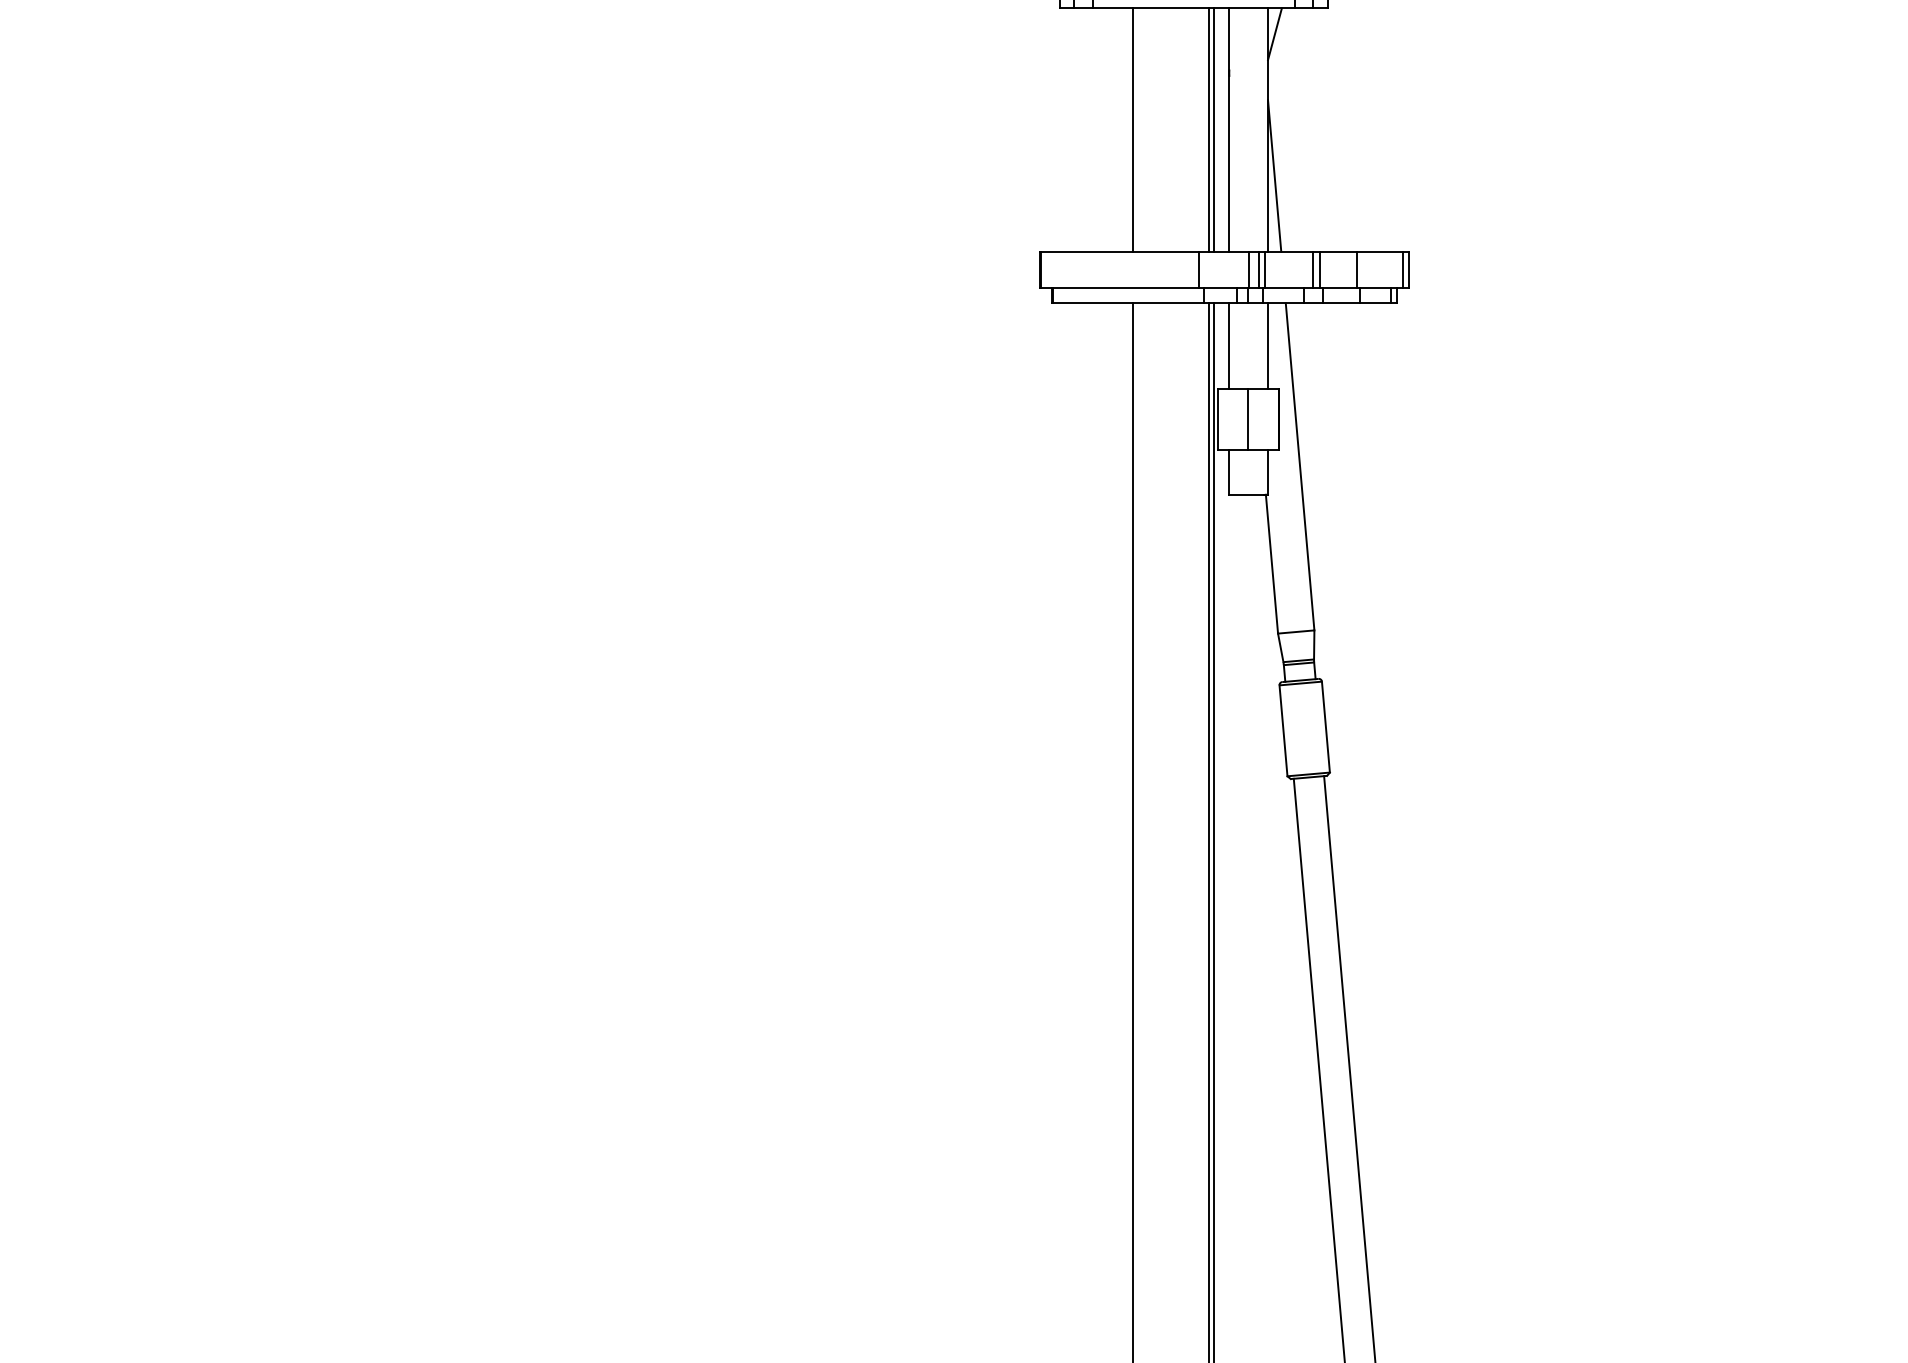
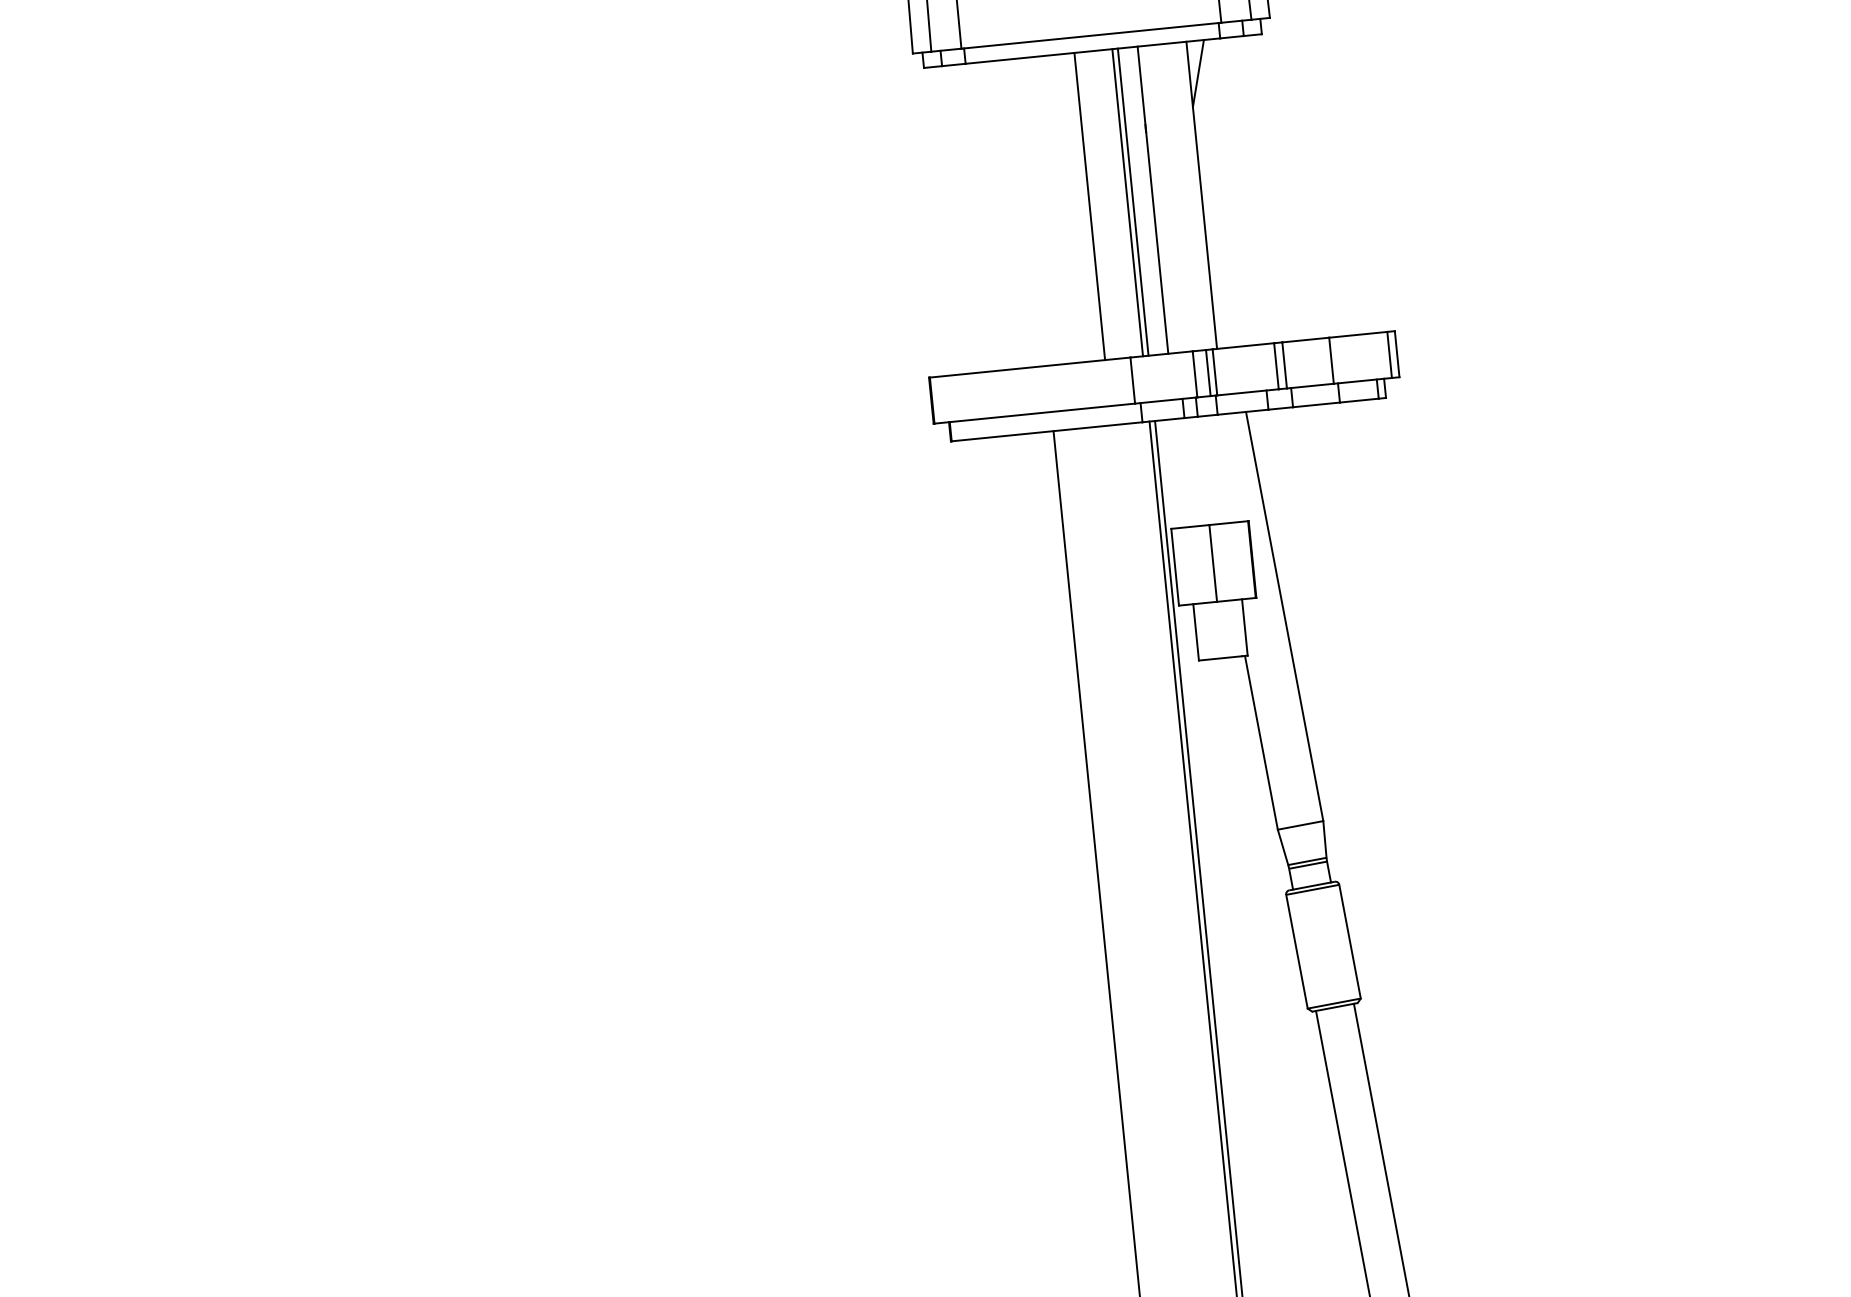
line: (1133, 129) -> (1089, 205), moved
line: (1274, 175) -> (1215, 251), removed
line: (1229, 346) -> (1180, 473), removed
line: (1268, 346) -> (1229, 468), removed

